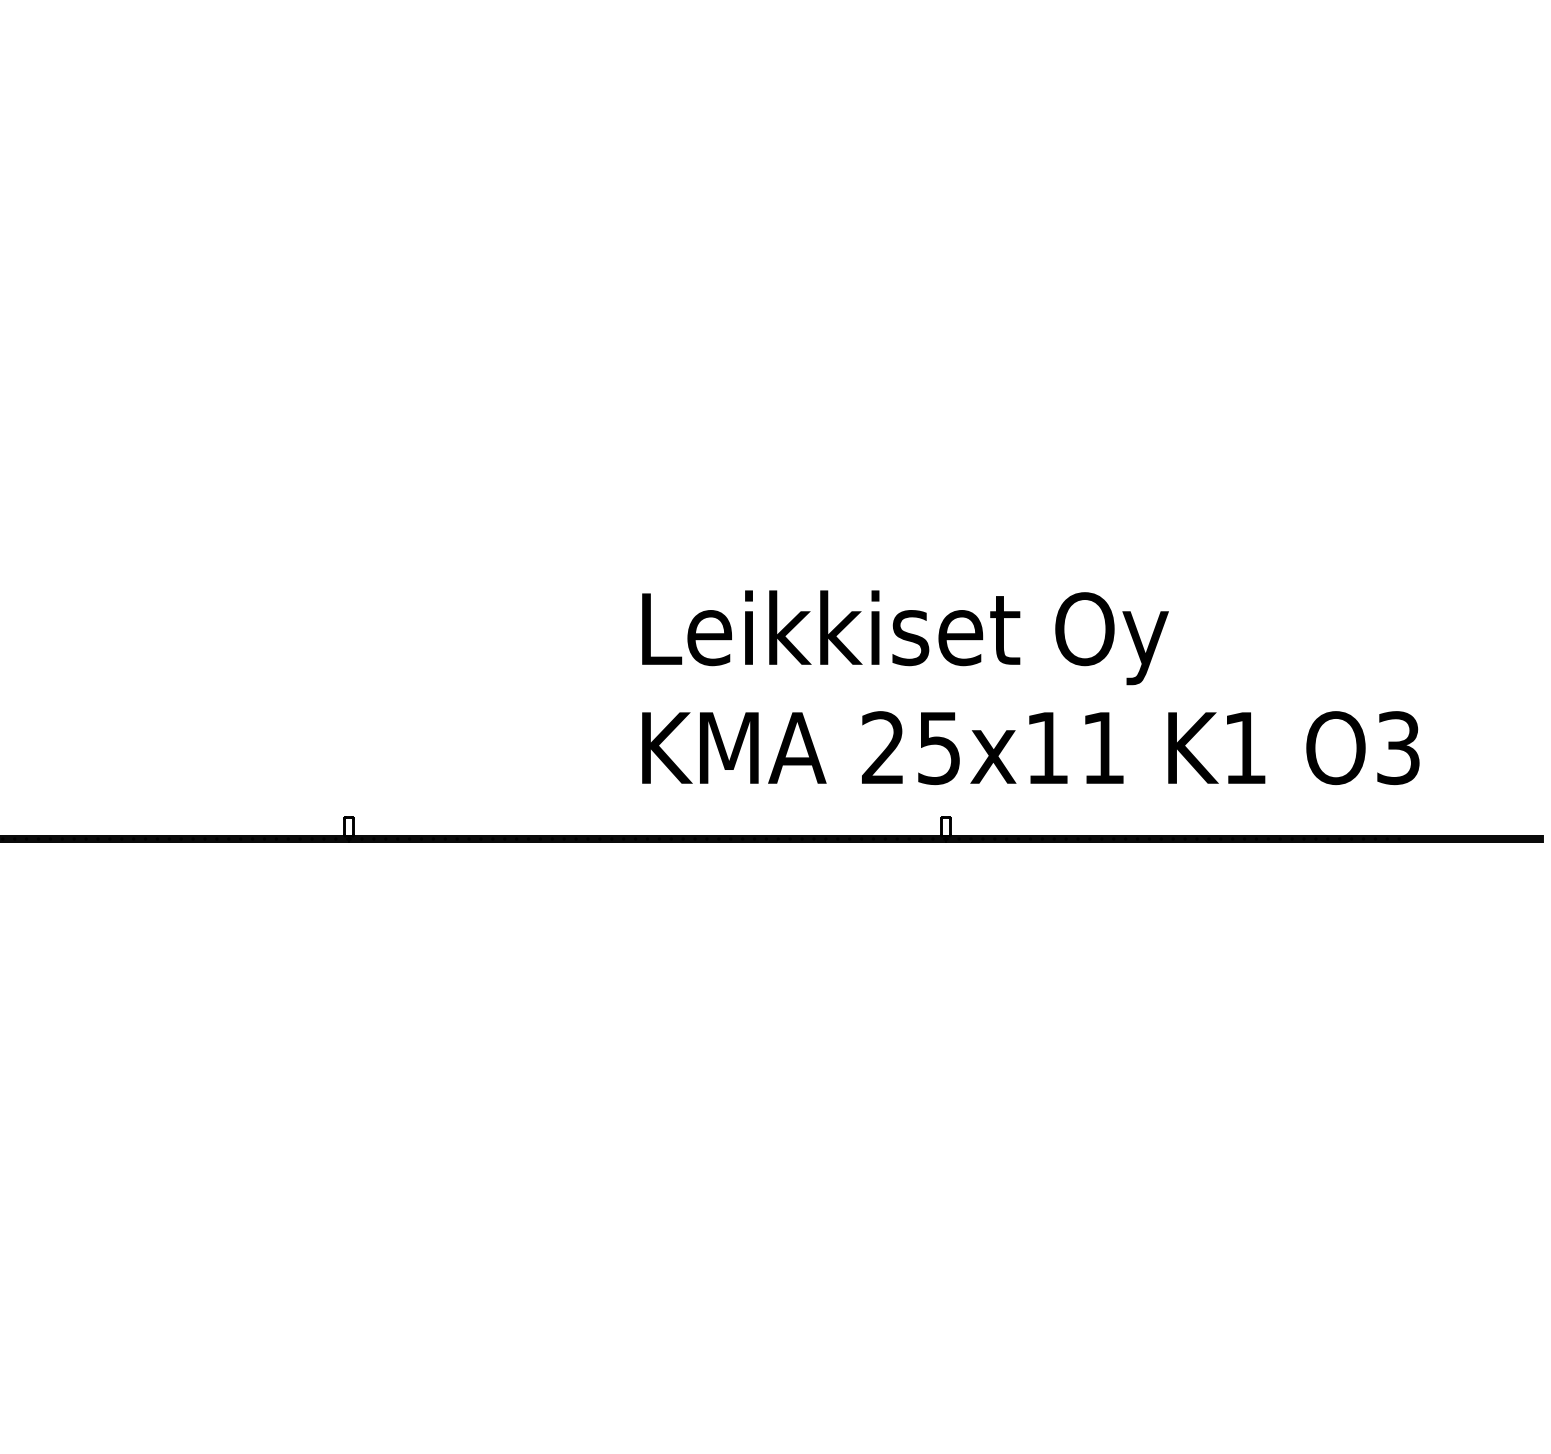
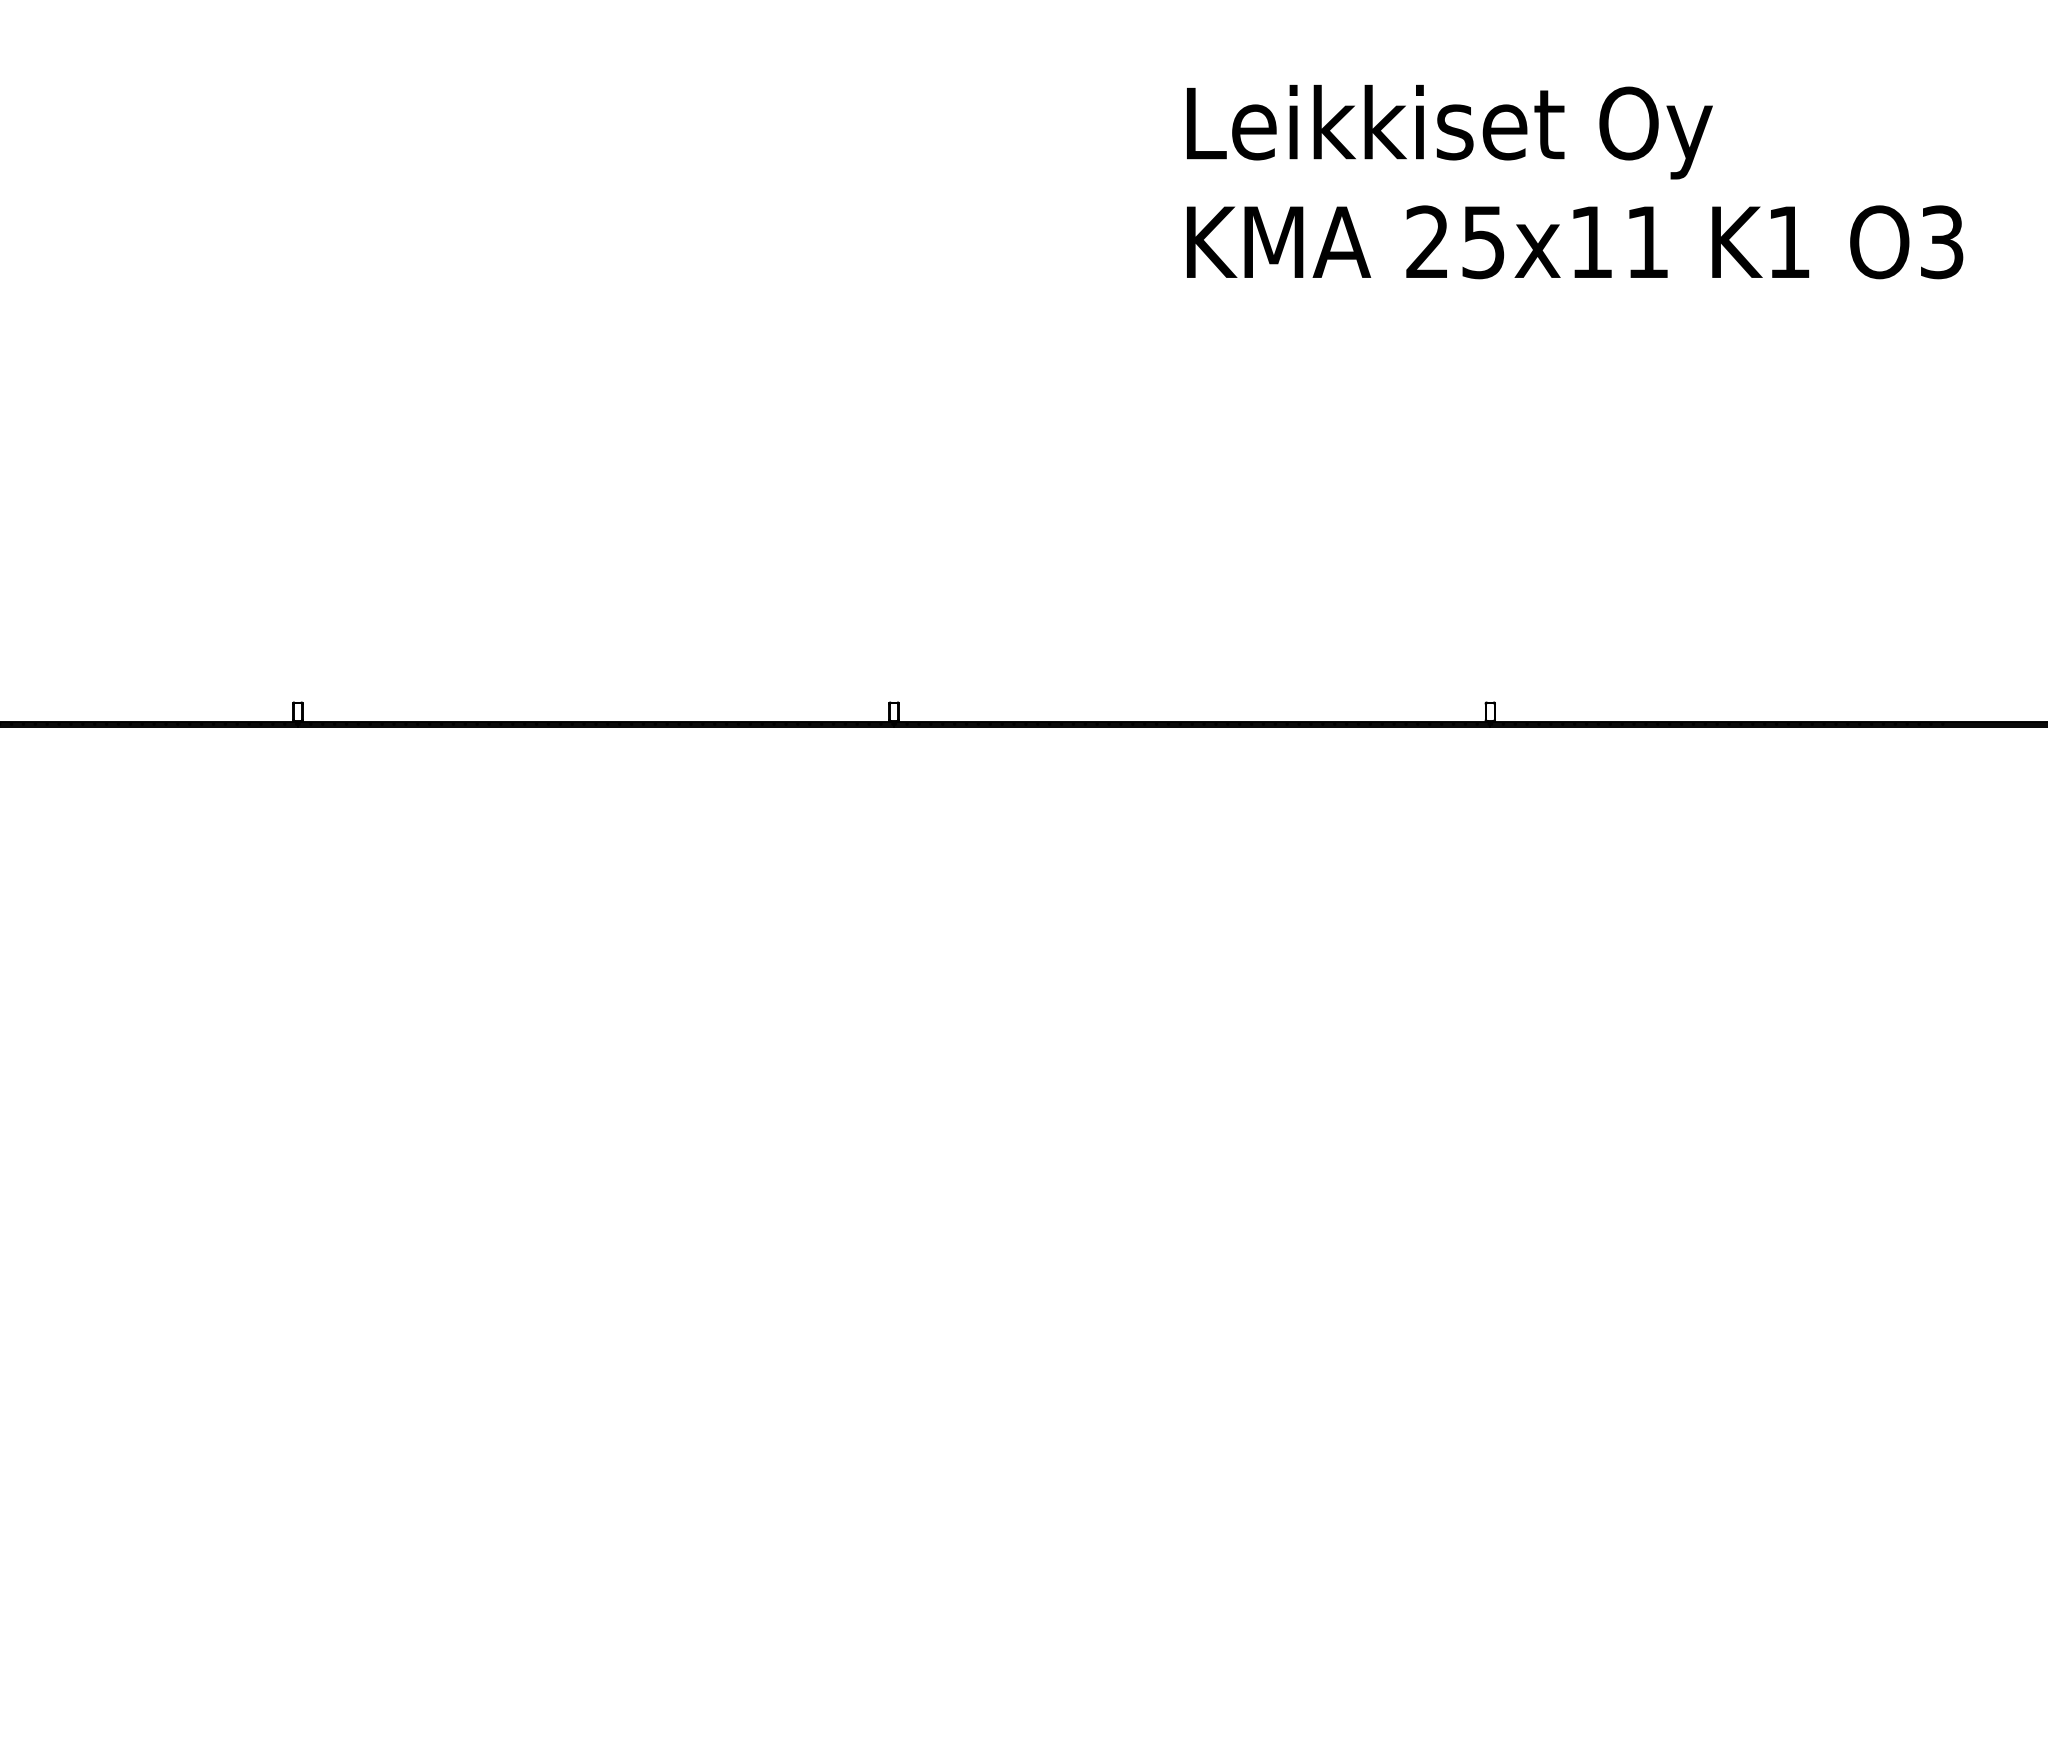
text: (1031, 688) -> (1575, 182), moved

